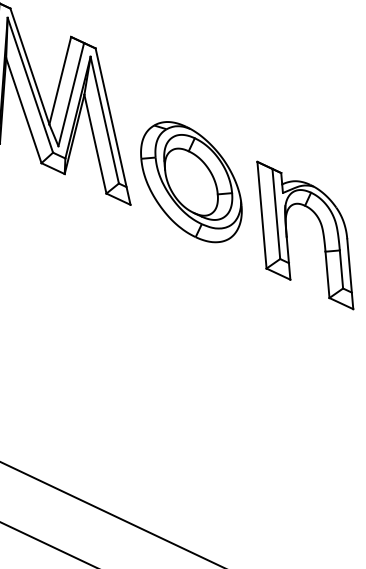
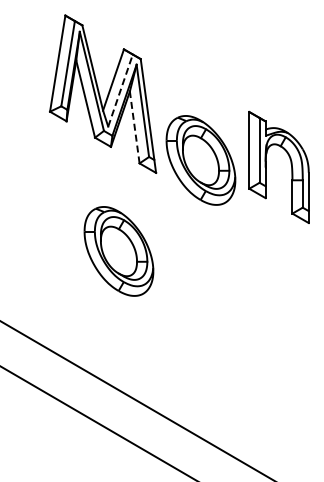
line: (71, 94) -> (120, 90), solid -> dashed
line: (94, 142) -> (134, 126), solid -> dashed
part: (287, 235) -> (266, 166), moved
part: (87, 318) -> (118, 251), added

